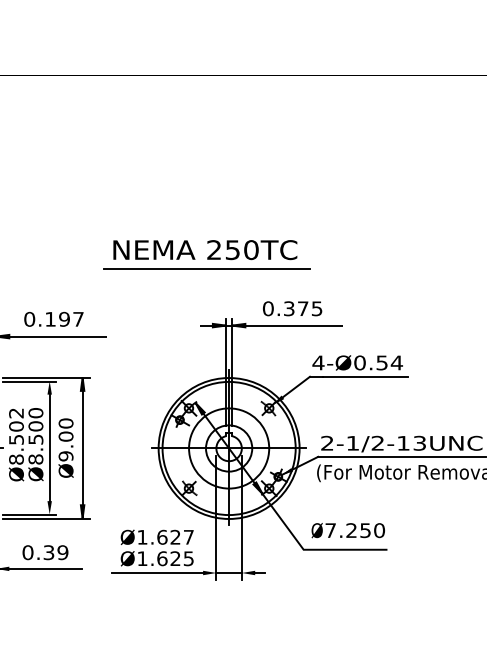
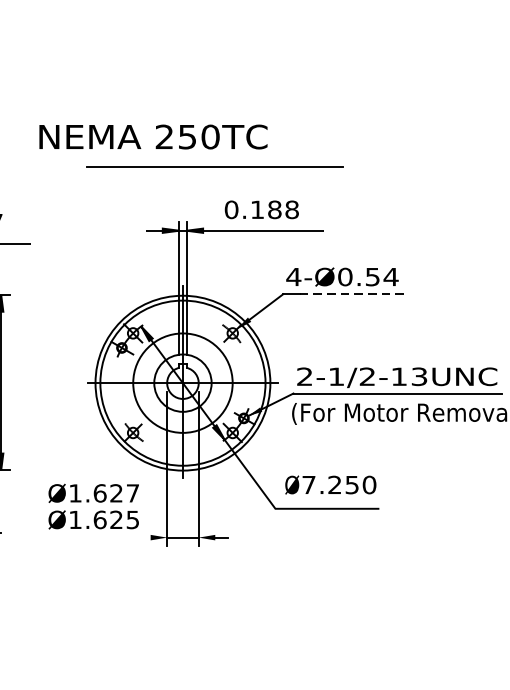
line: (206, 268) -> (214, 167), moved
text: (303, 308) -> (275, 209), 0.375 -> 0.188
line: (365, 376) -> (352, 293), solid -> dashed
line: (157, 573) -> (94, 538), removed

